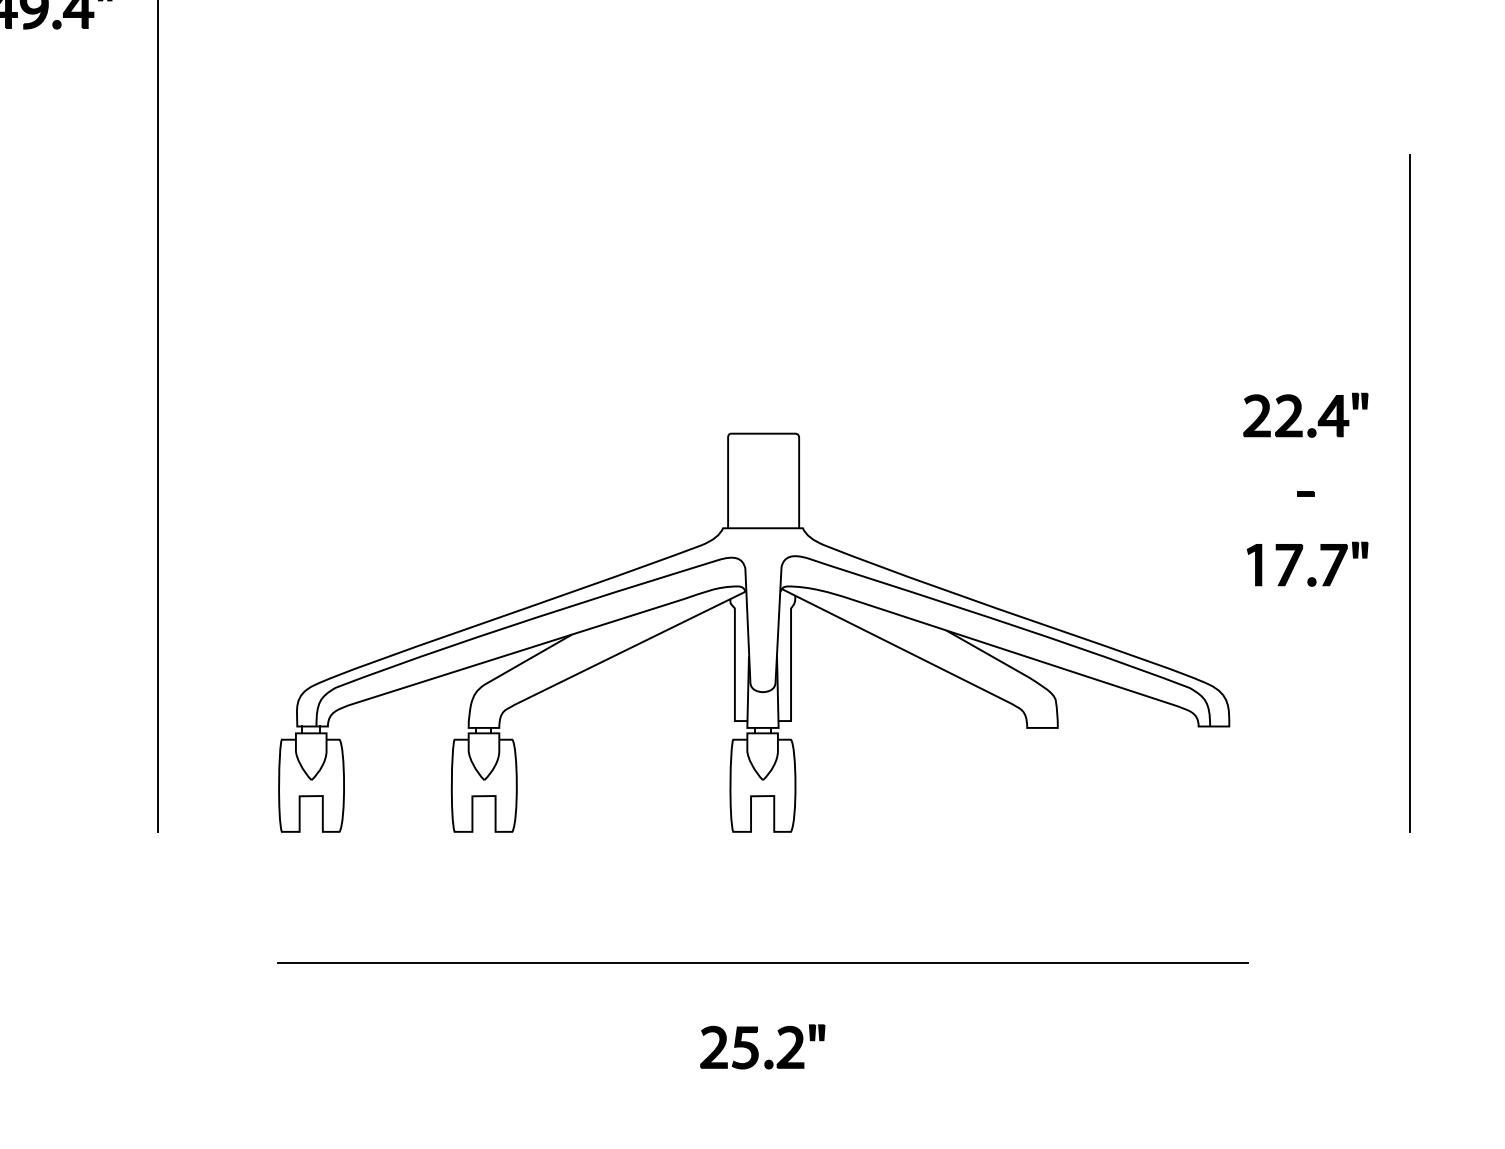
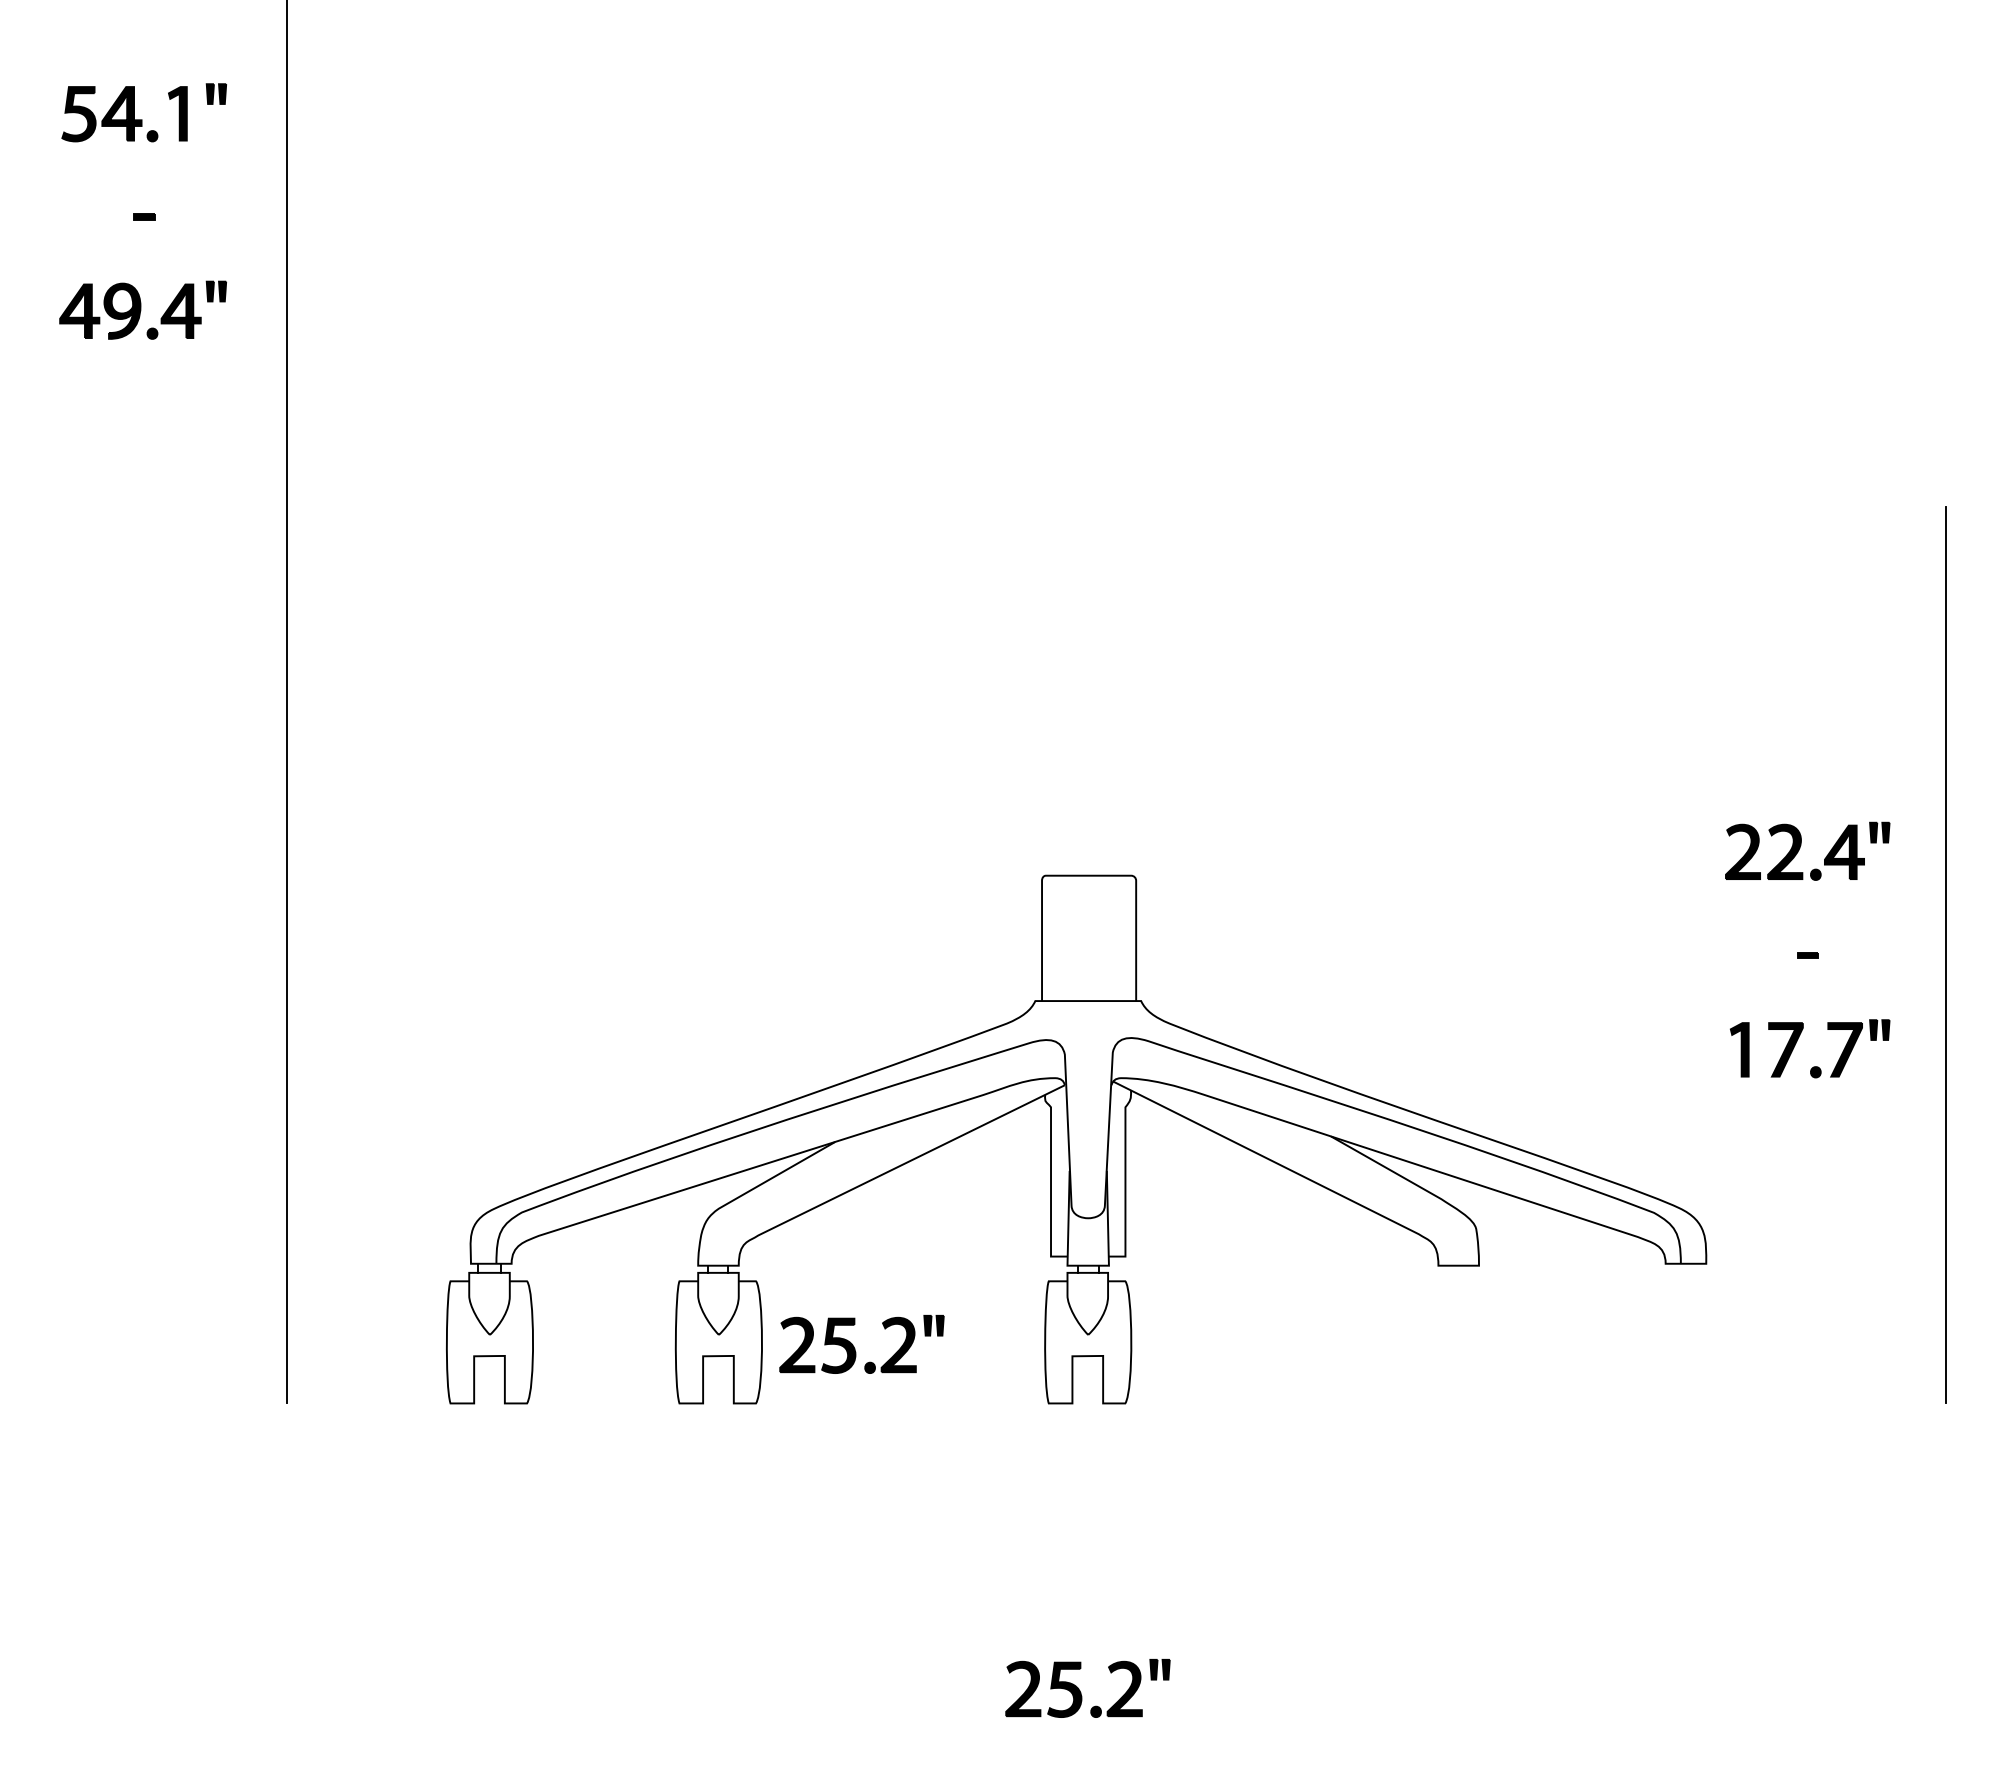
part: (587, 790) -> (855, 1348), added
line: (762, 963) -> (1087, 1577), removed

